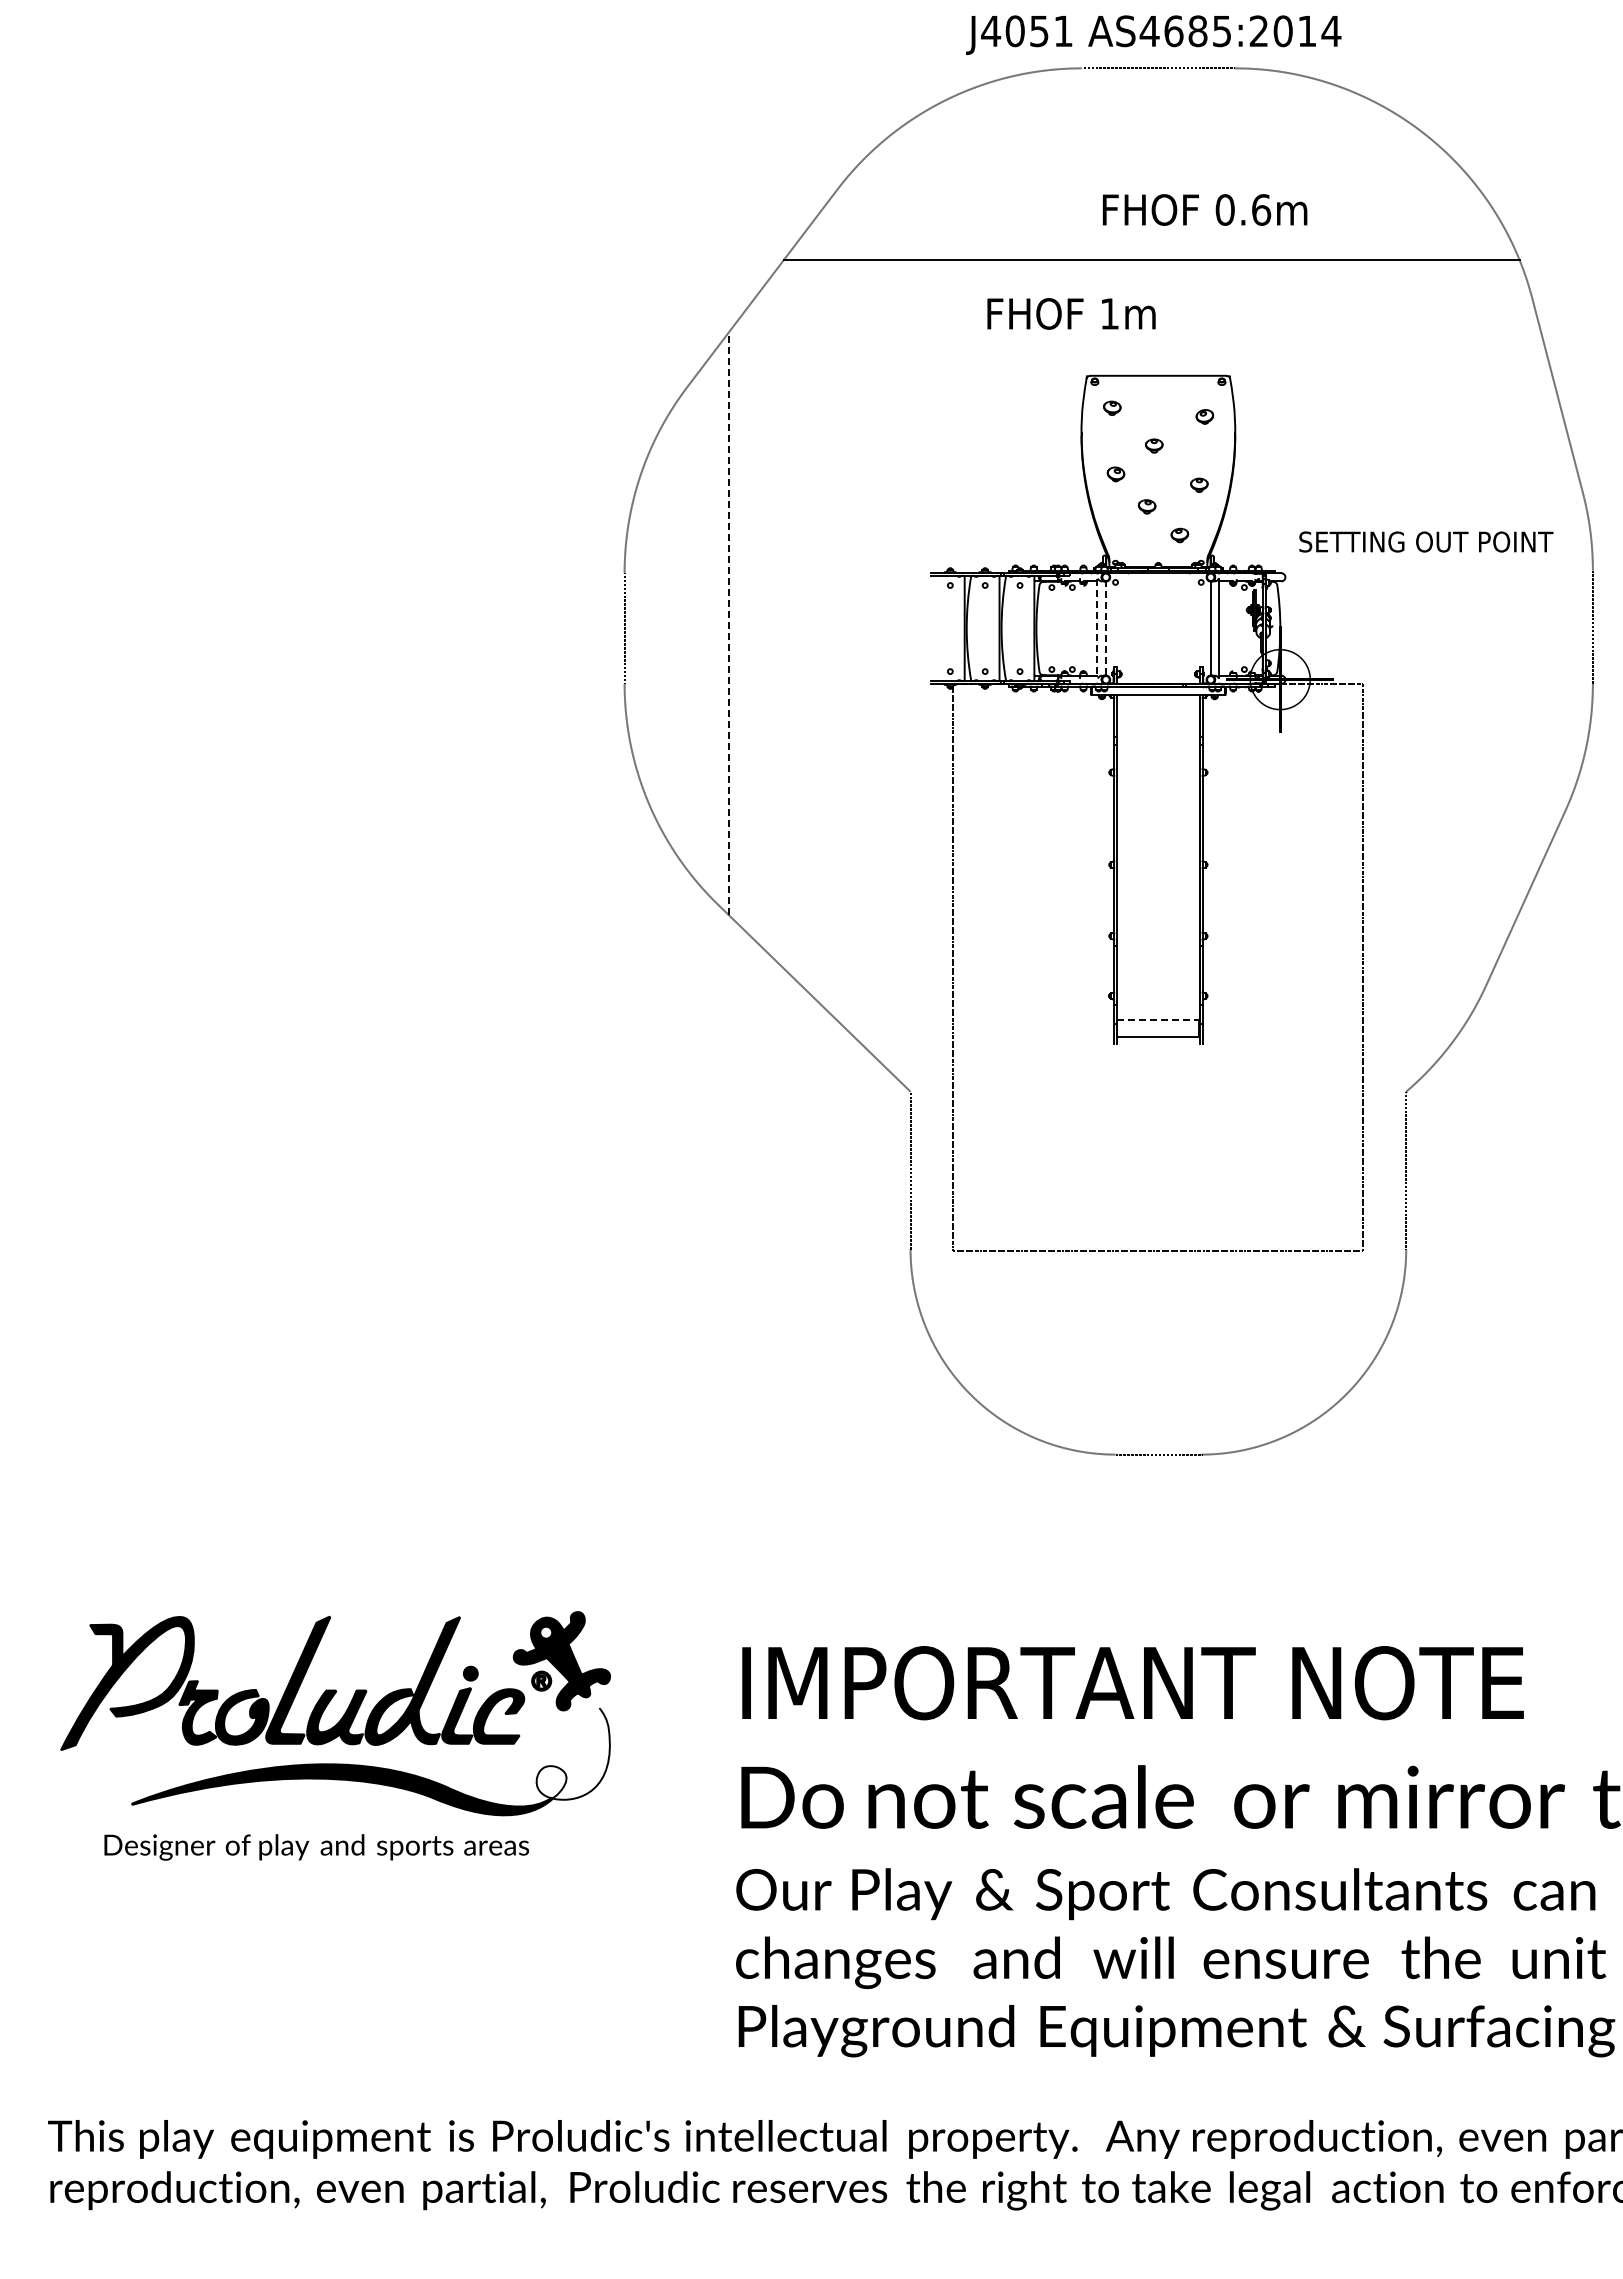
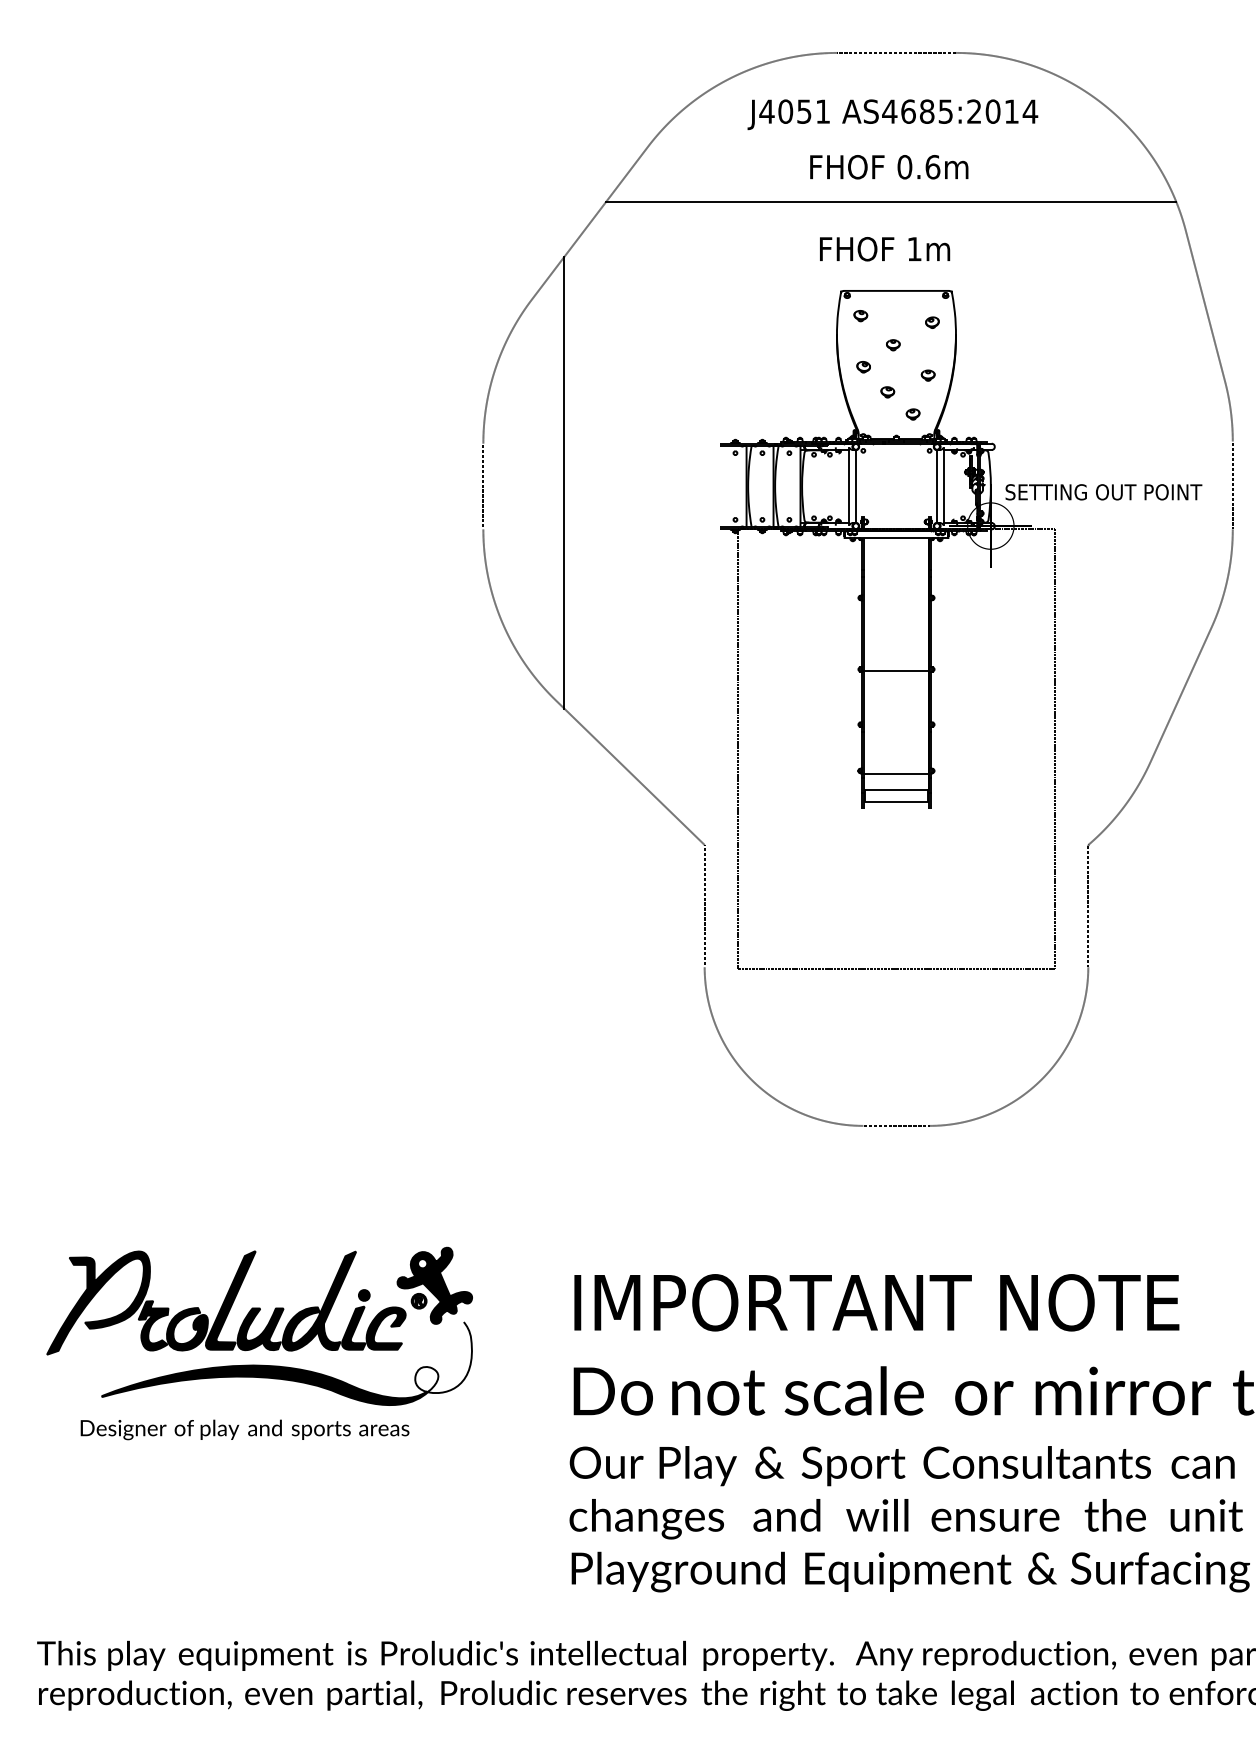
text: (1153, 34) -> (892, 114), moved
text: (1205, 209) -> (889, 166), moved
text: (1071, 313) -> (884, 248), moved
text: (1426, 541) -> (1104, 491), moved
line: (729, 623) -> (564, 482), dashed -> solid
line: (1105, 628) -> (855, 486), dashed -> solid
line: (1097, 629) -> (849, 487), dashed -> solid
line: (1157, 866) -> (895, 670), added
line: (1157, 999) -> (895, 773), added
line: (1158, 1020) -> (896, 789), dashed -> solid

